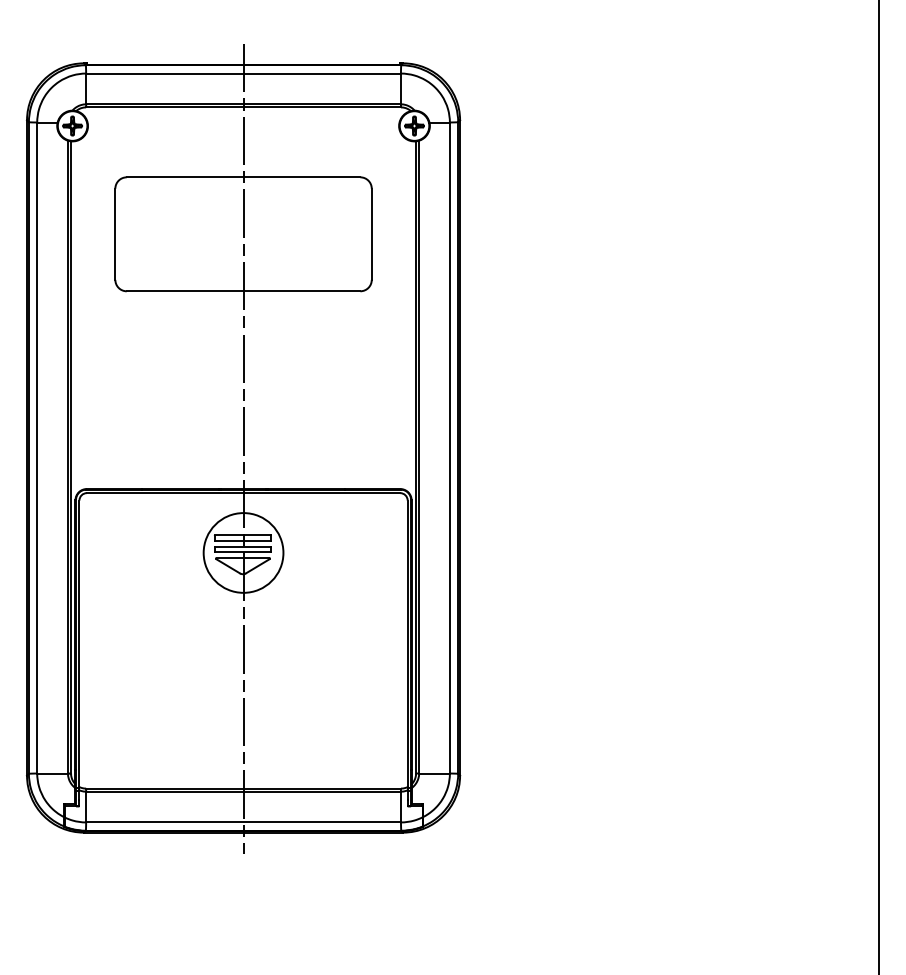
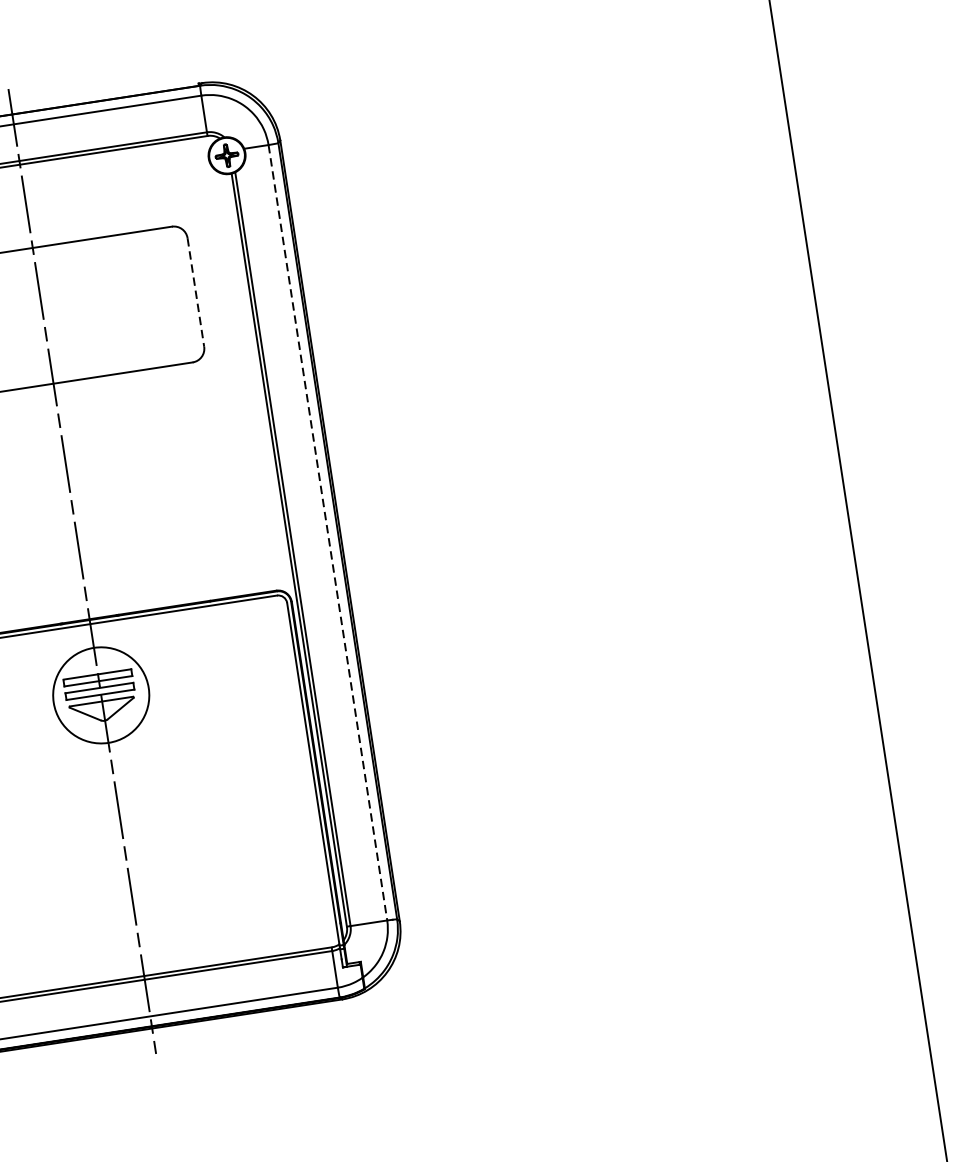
line: (371, 234) -> (195, 292), solid -> dashed
line: (449, 448) -> (327, 533), solid -> dashed

